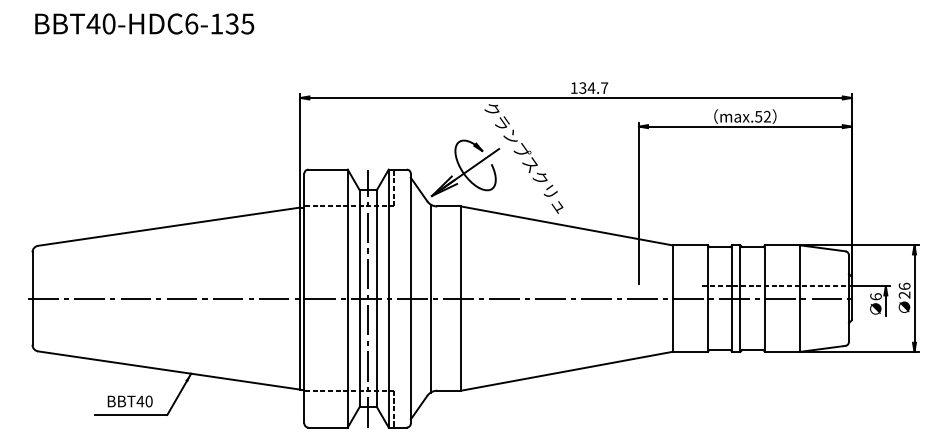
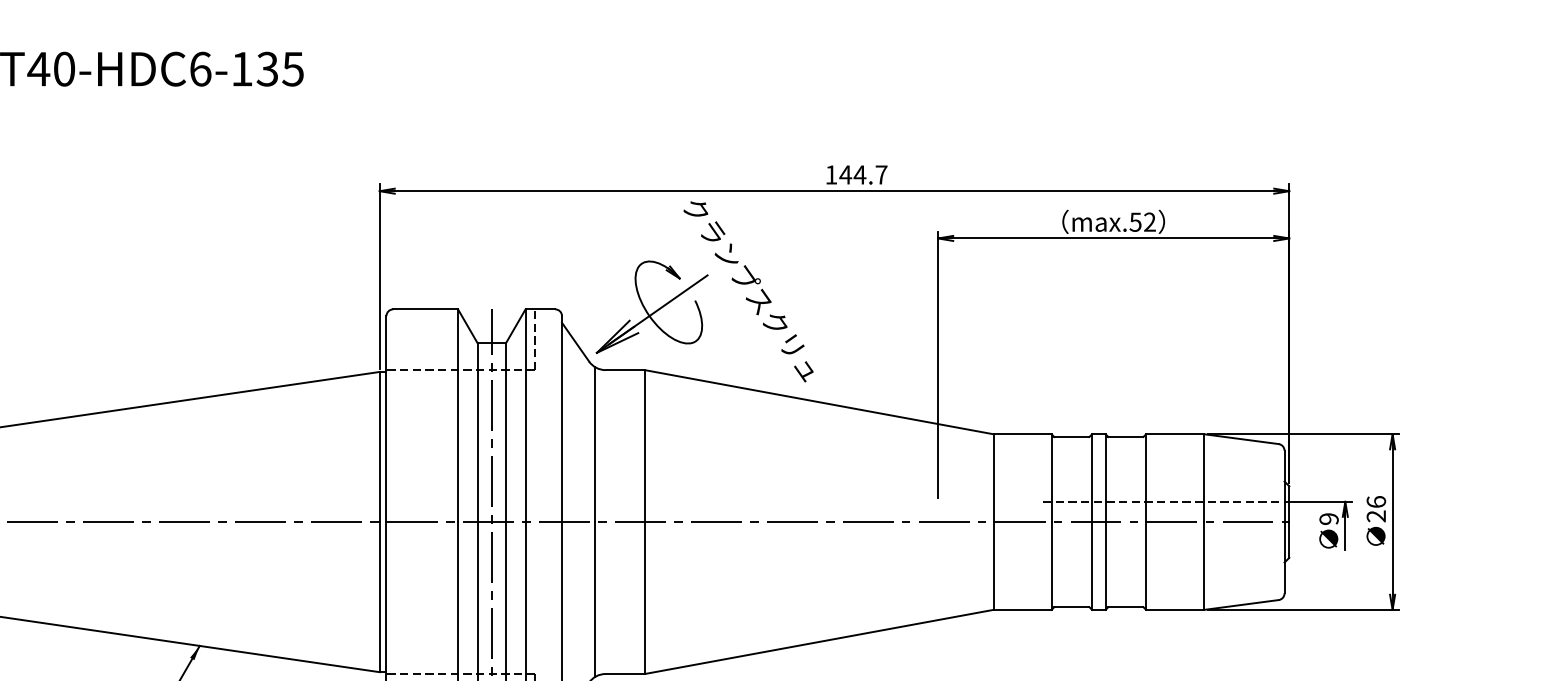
text: (582, 87) -> (845, 173), 134.7 -> 144.7
text: (875, 296) -> (1328, 518), 6 -> 9

